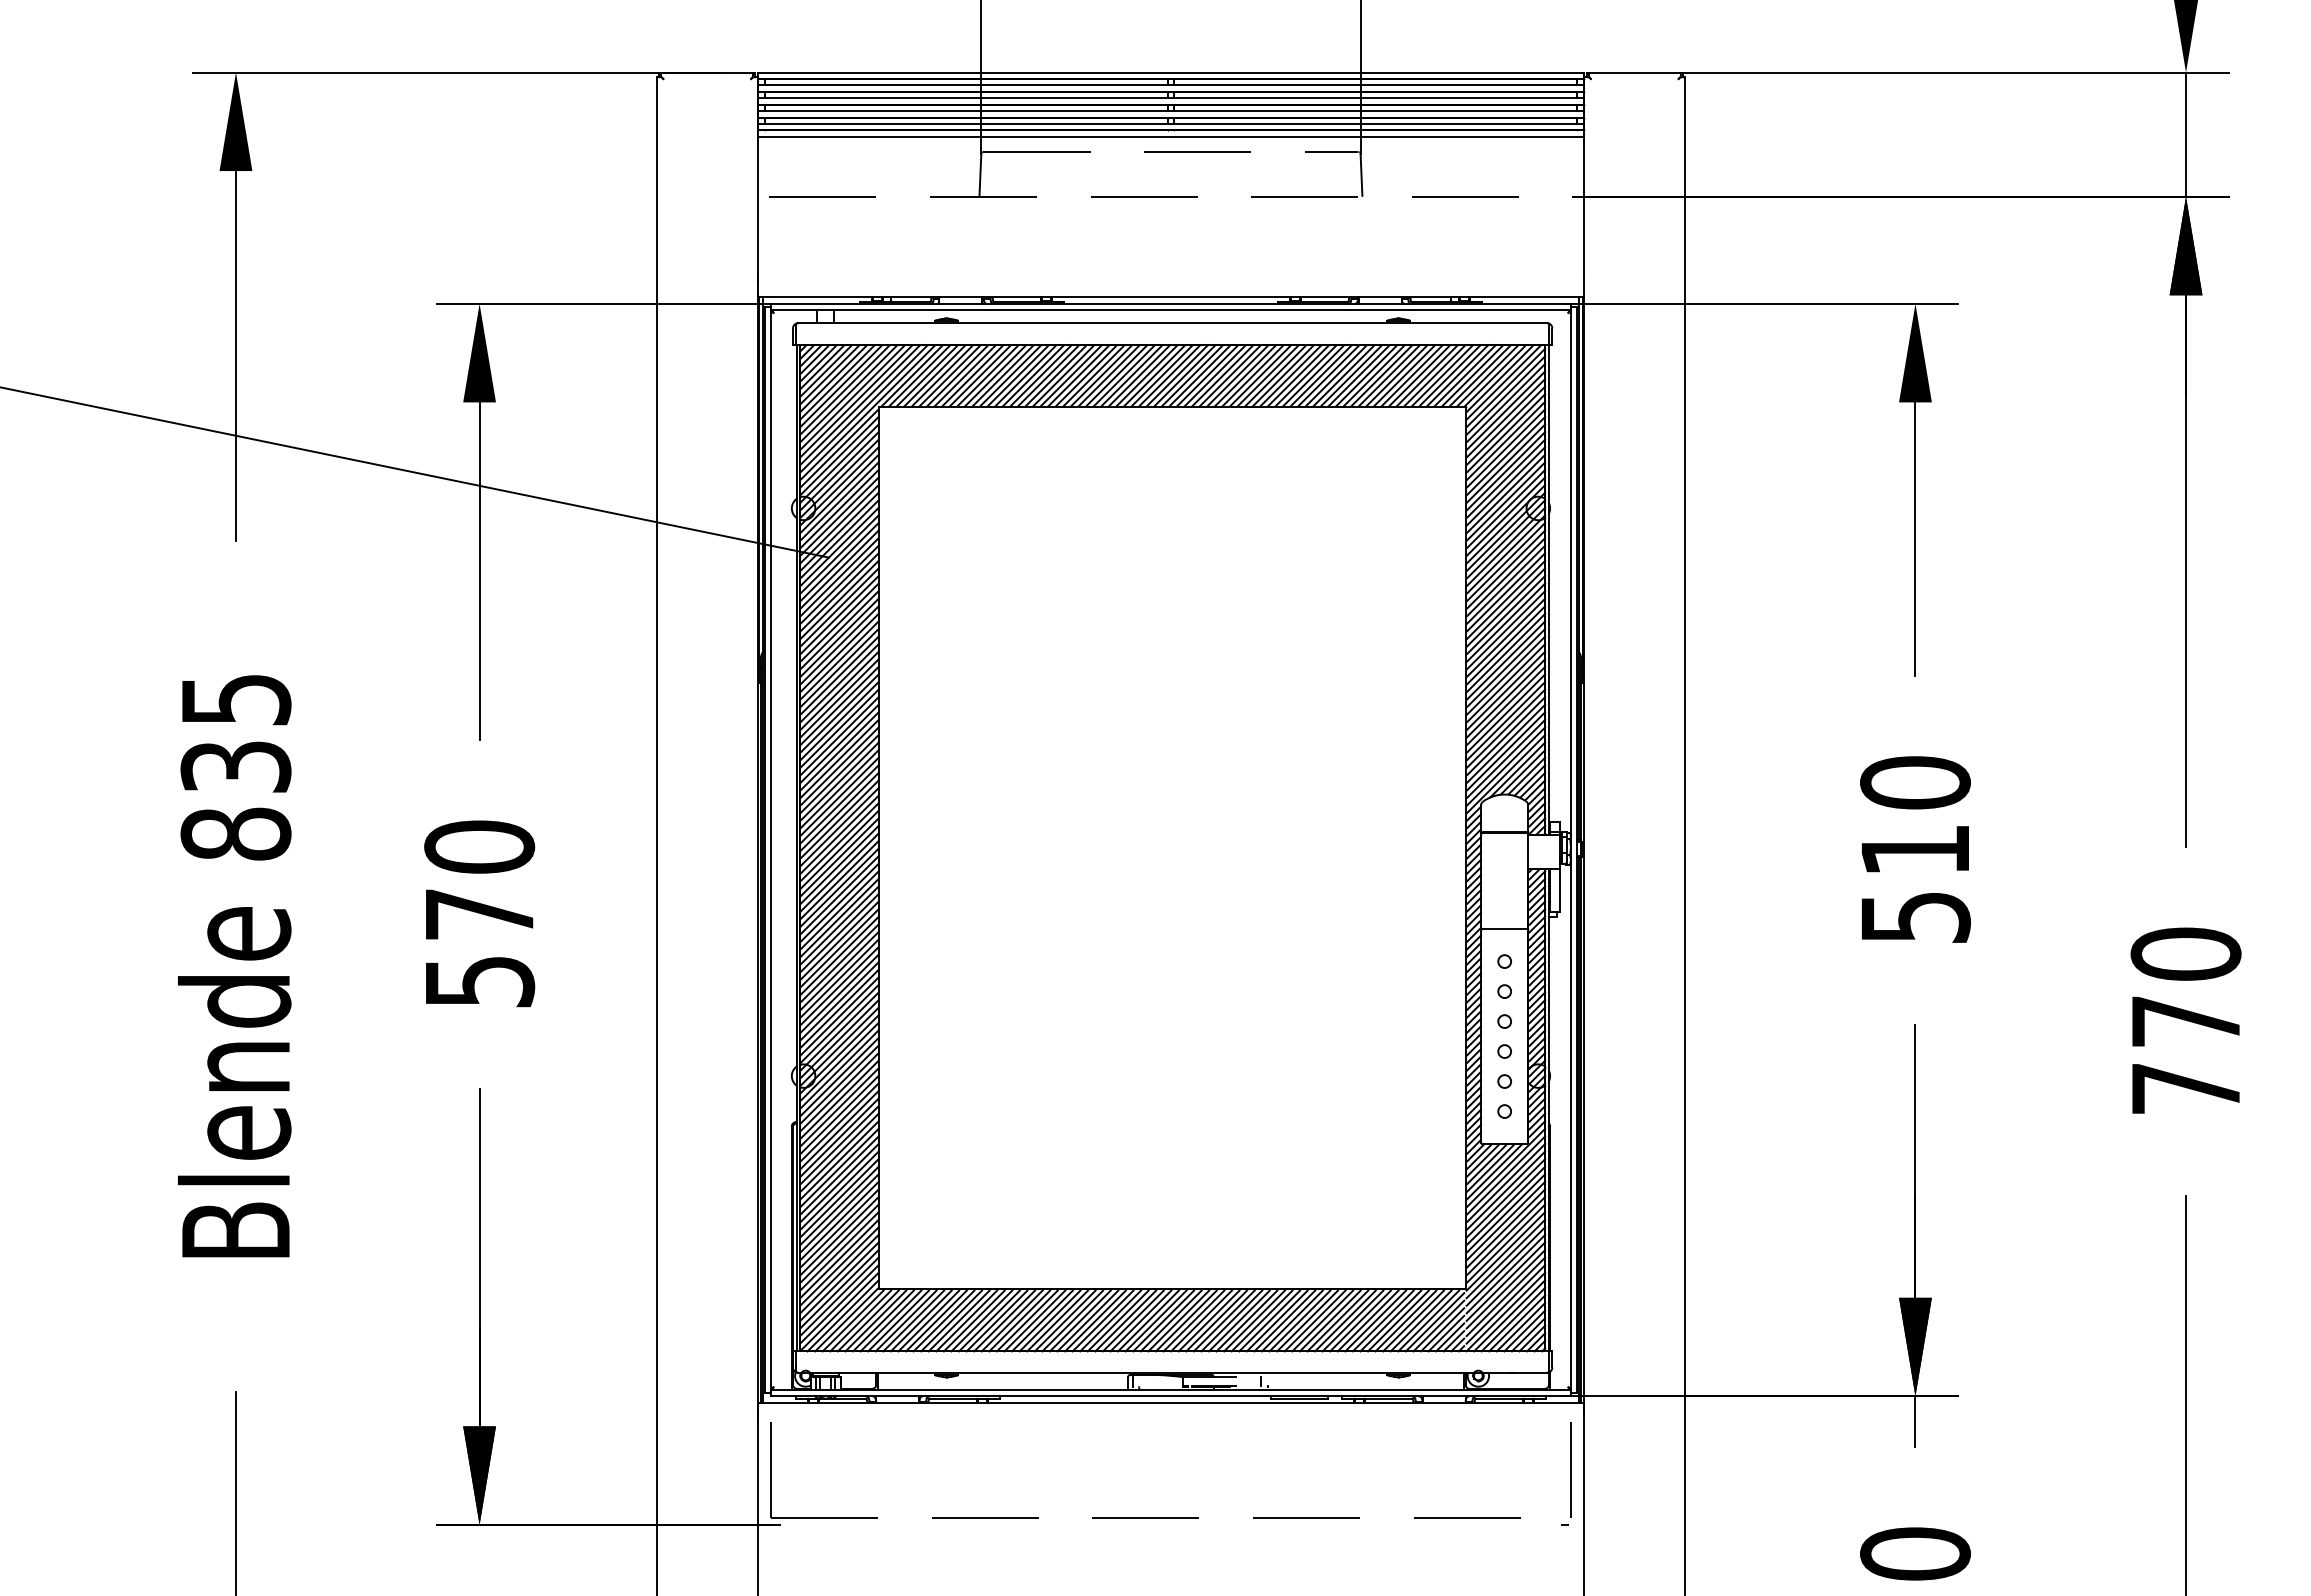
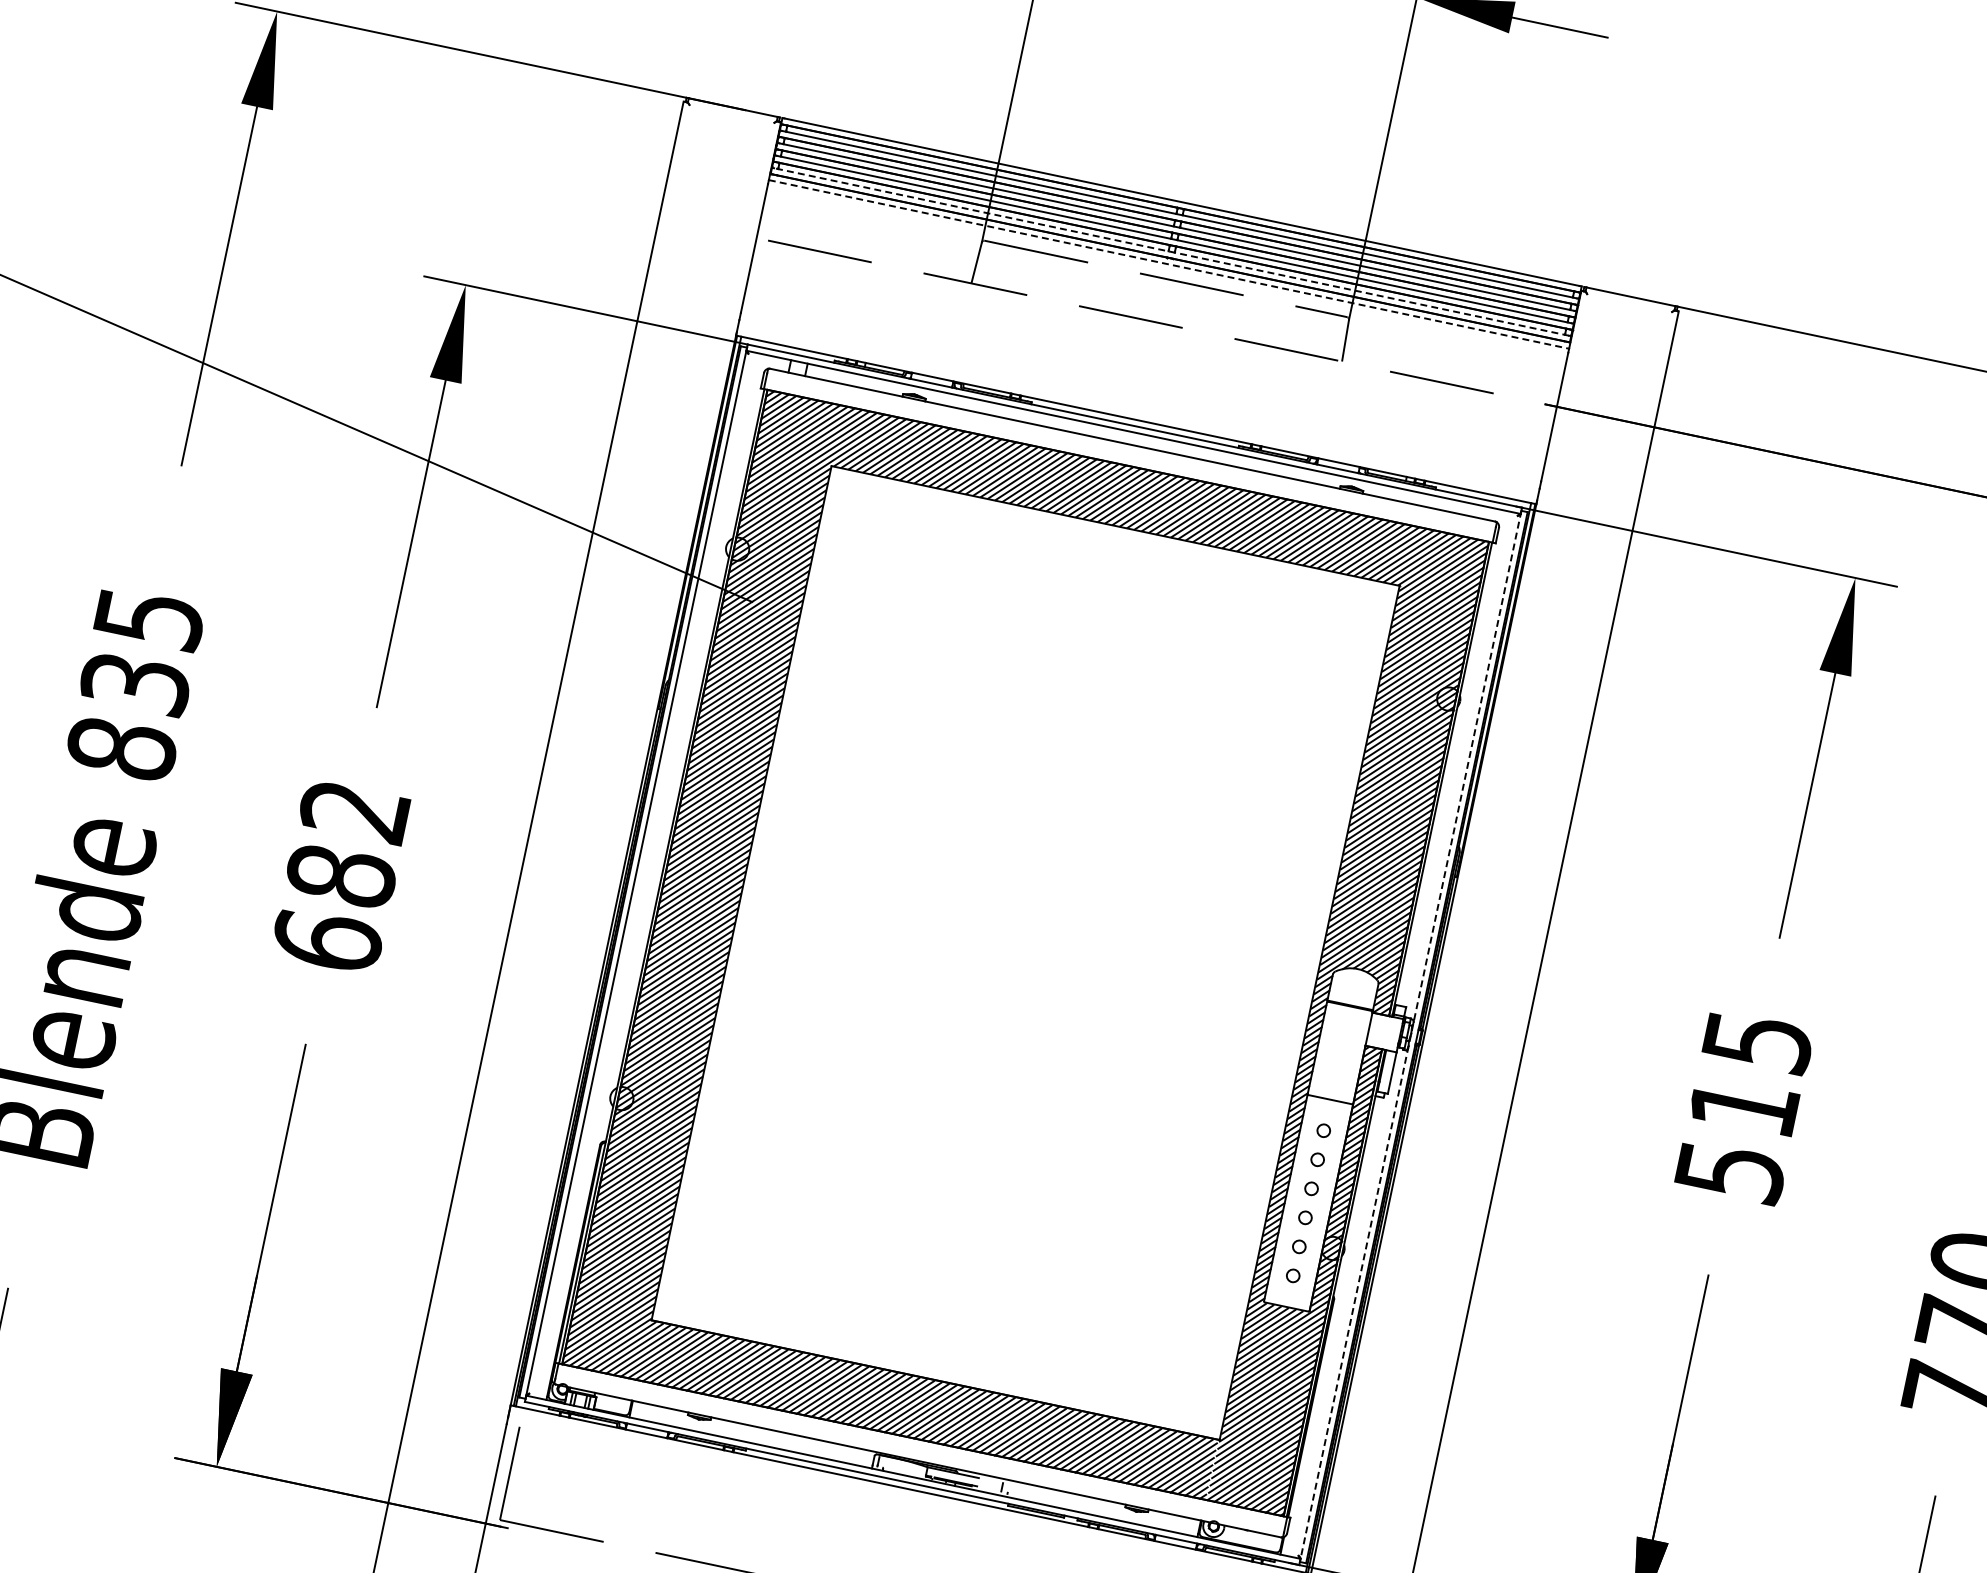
line: (1170, 123) -> (1171, 251), solid -> dashed
line: (1171, 136) -> (1169, 264), solid -> dashed
text: (1915, 782) -> (1757, 1041), 510 -> 515
line: (1570, 850) -> (1410, 1036), solid -> dashed
text: (479, 913) -> (341, 875), 570 -> 682

